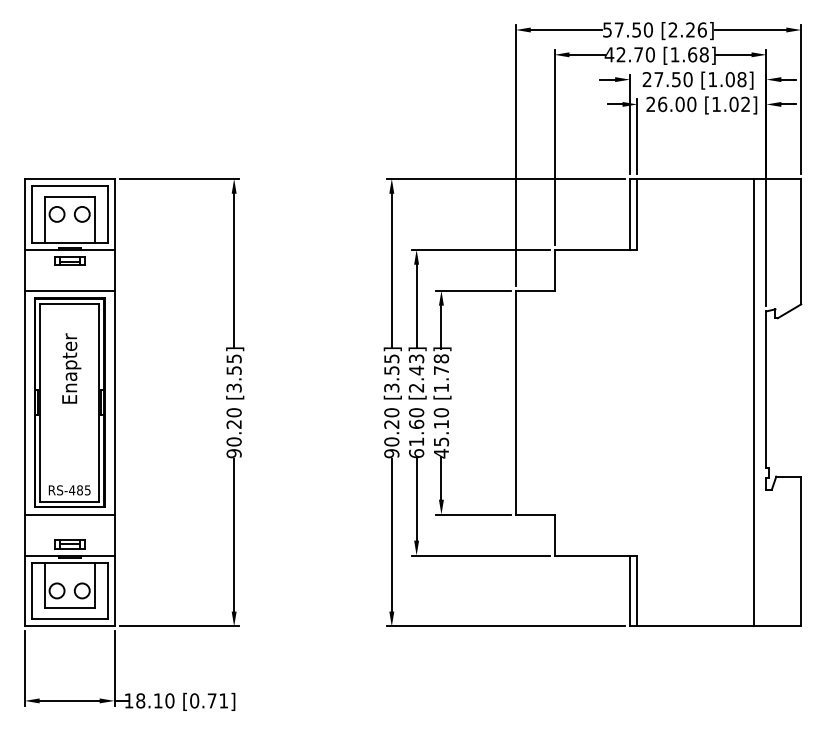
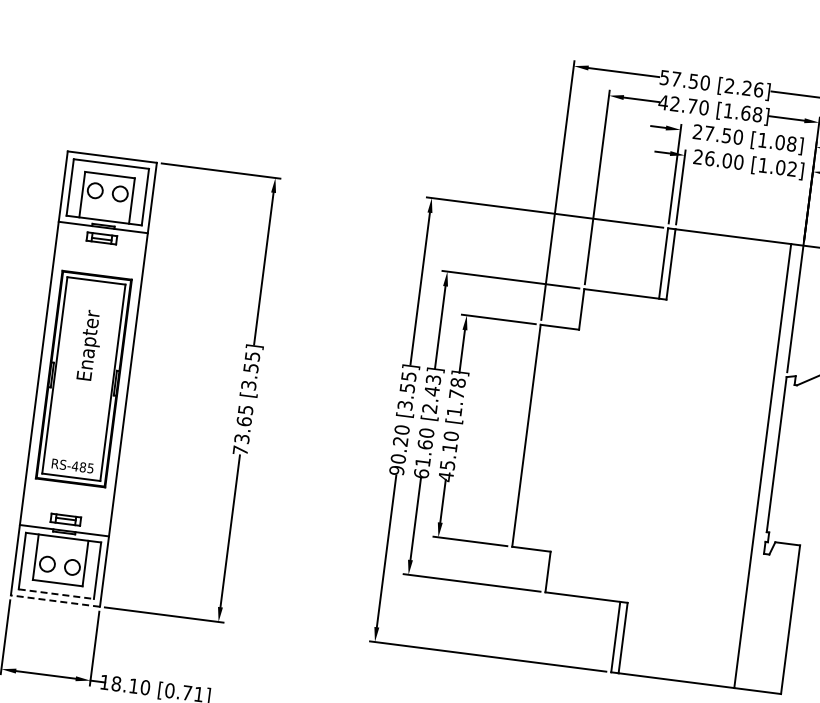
line: (69, 290) -> (97, 267), removed
text: (233, 433) -> (242, 430), 90.20 -> 73.65
line: (69, 514) -> (69, 489), removed
line: (69, 619) -> (56, 594), solid -> dashed
line: (69, 626) -> (55, 601), solid -> dashed

